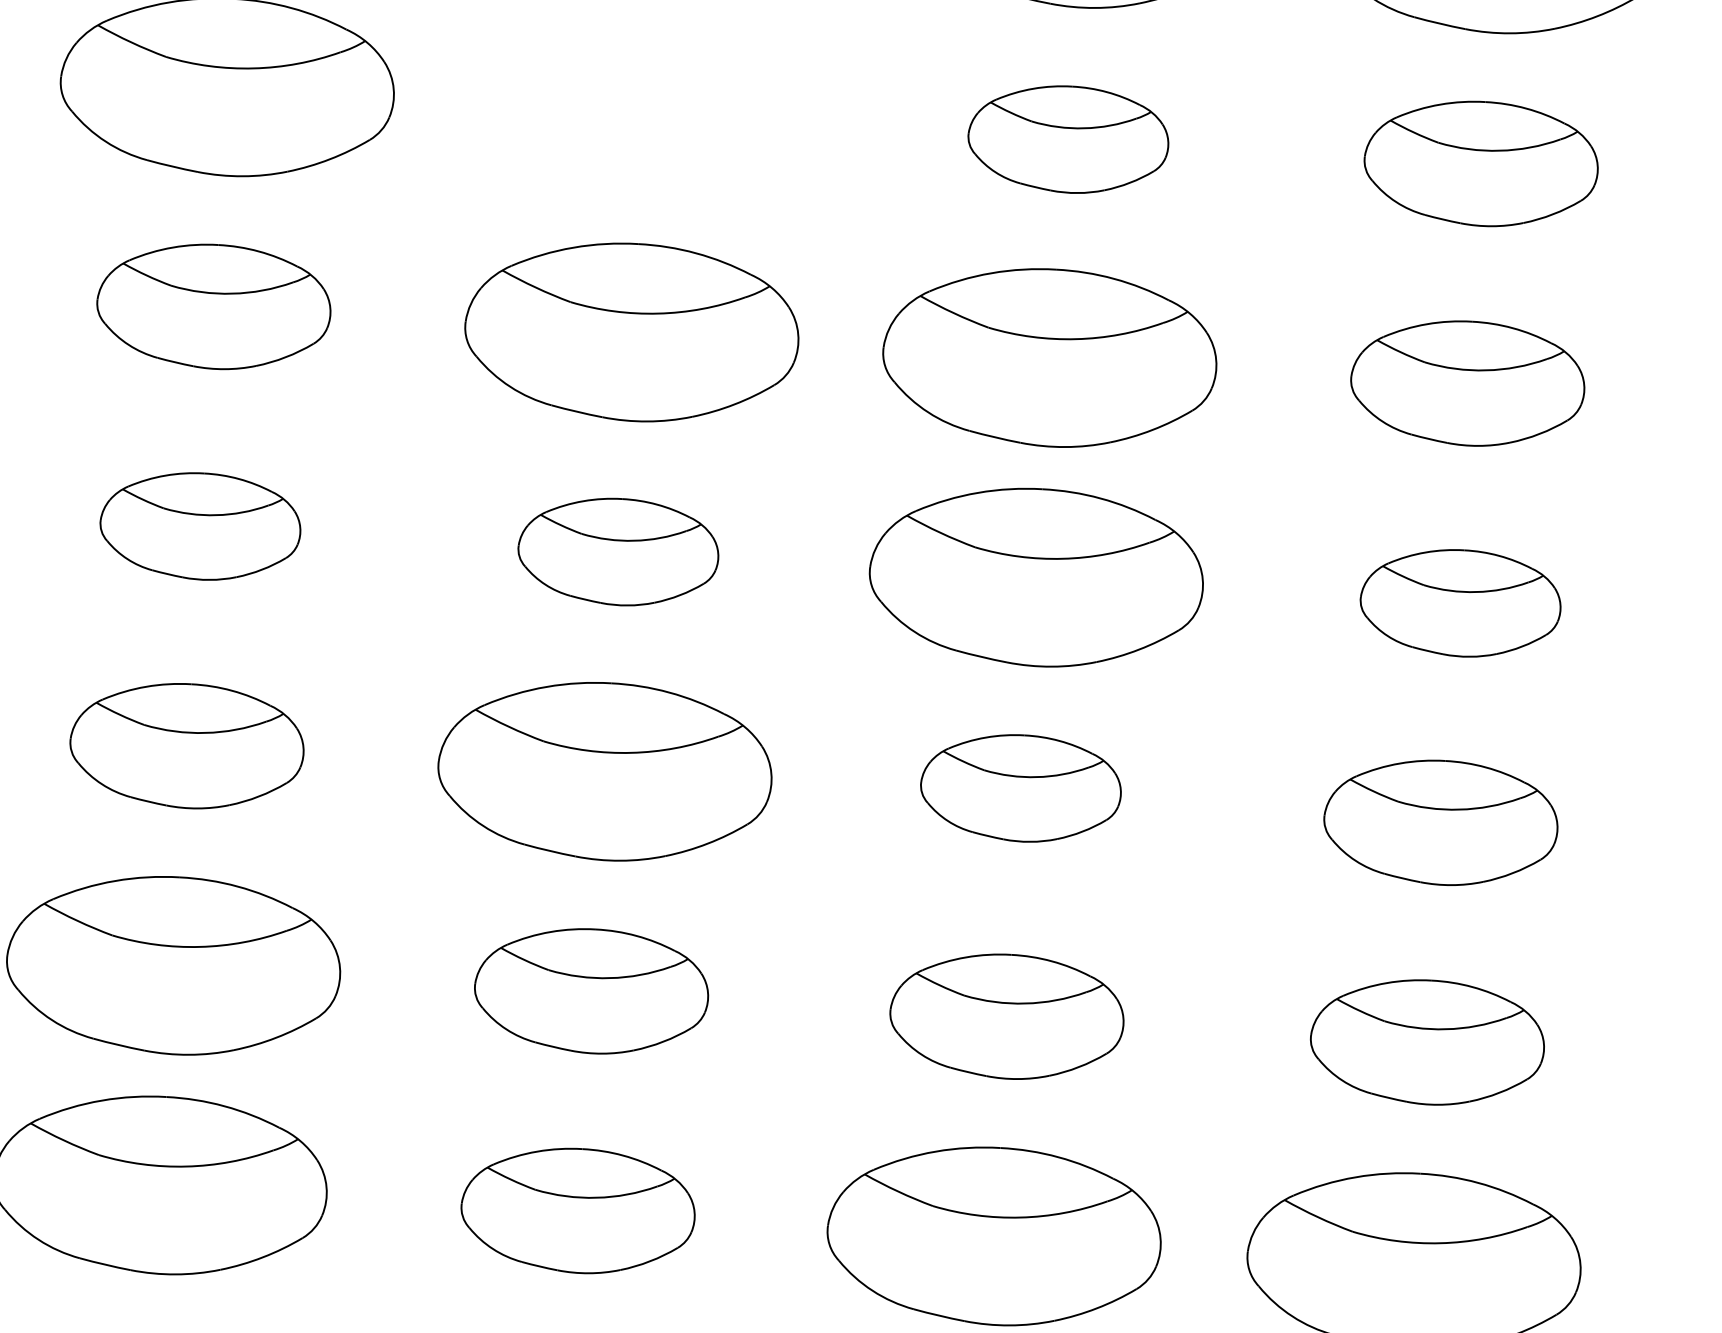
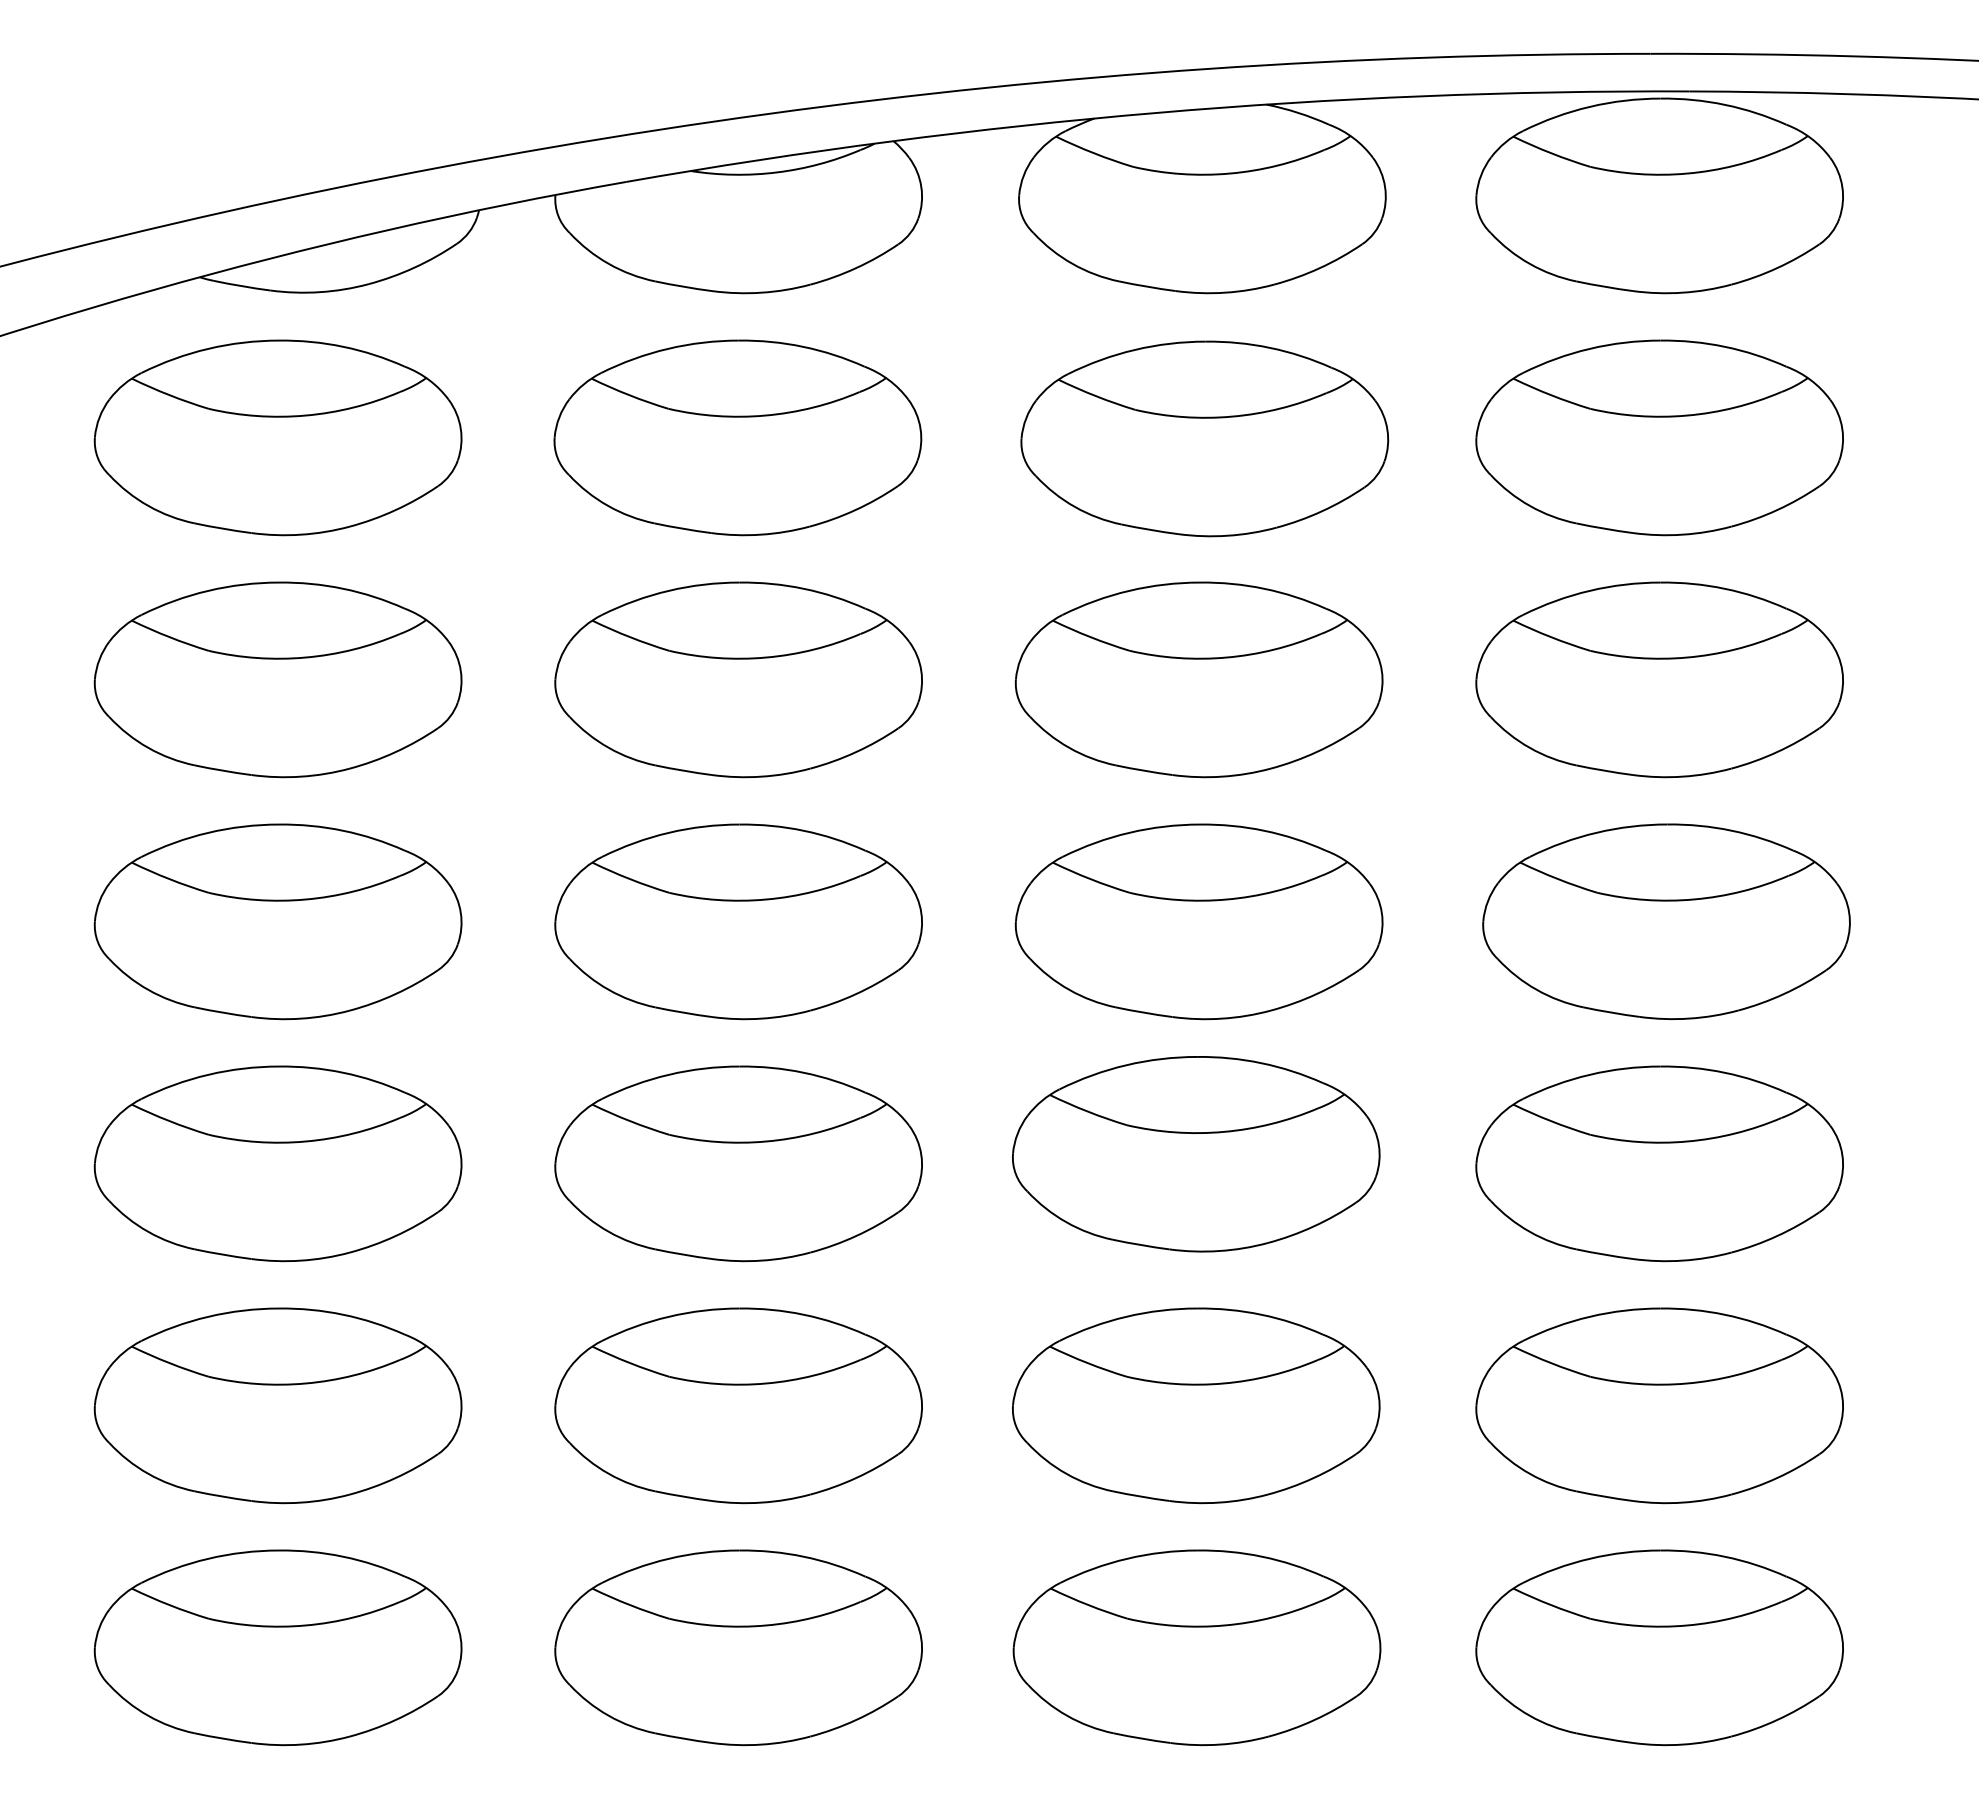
part: (644, 112) -> (737, 437), added
part: (1068, 139) -> (1204, 438), size x1.67
part: (1481, 163) -> (1659, 437), size x1.43
part: (213, 306) -> (277, 679), size x1.43
part: (1467, 383) -> (1659, 679), size x1.43
part: (200, 526) -> (277, 921), size x1.67
part: (618, 551) -> (738, 921), size x1.67
part: (1460, 603) -> (1666, 921), size x1.67
part: (186, 745) -> (277, 1163), size x1.43
part: (1021, 788) -> (1196, 1154), size x1.67
part: (1440, 822) -> (1659, 1163), size x1.43
part: (591, 990) -> (738, 1405), size x1.43
part: (1007, 1016) -> (1196, 1405), size x1.43
part: (1427, 1042) -> (1659, 1405), size x1.43
part: (578, 1210) -> (738, 1647), size x1.43

